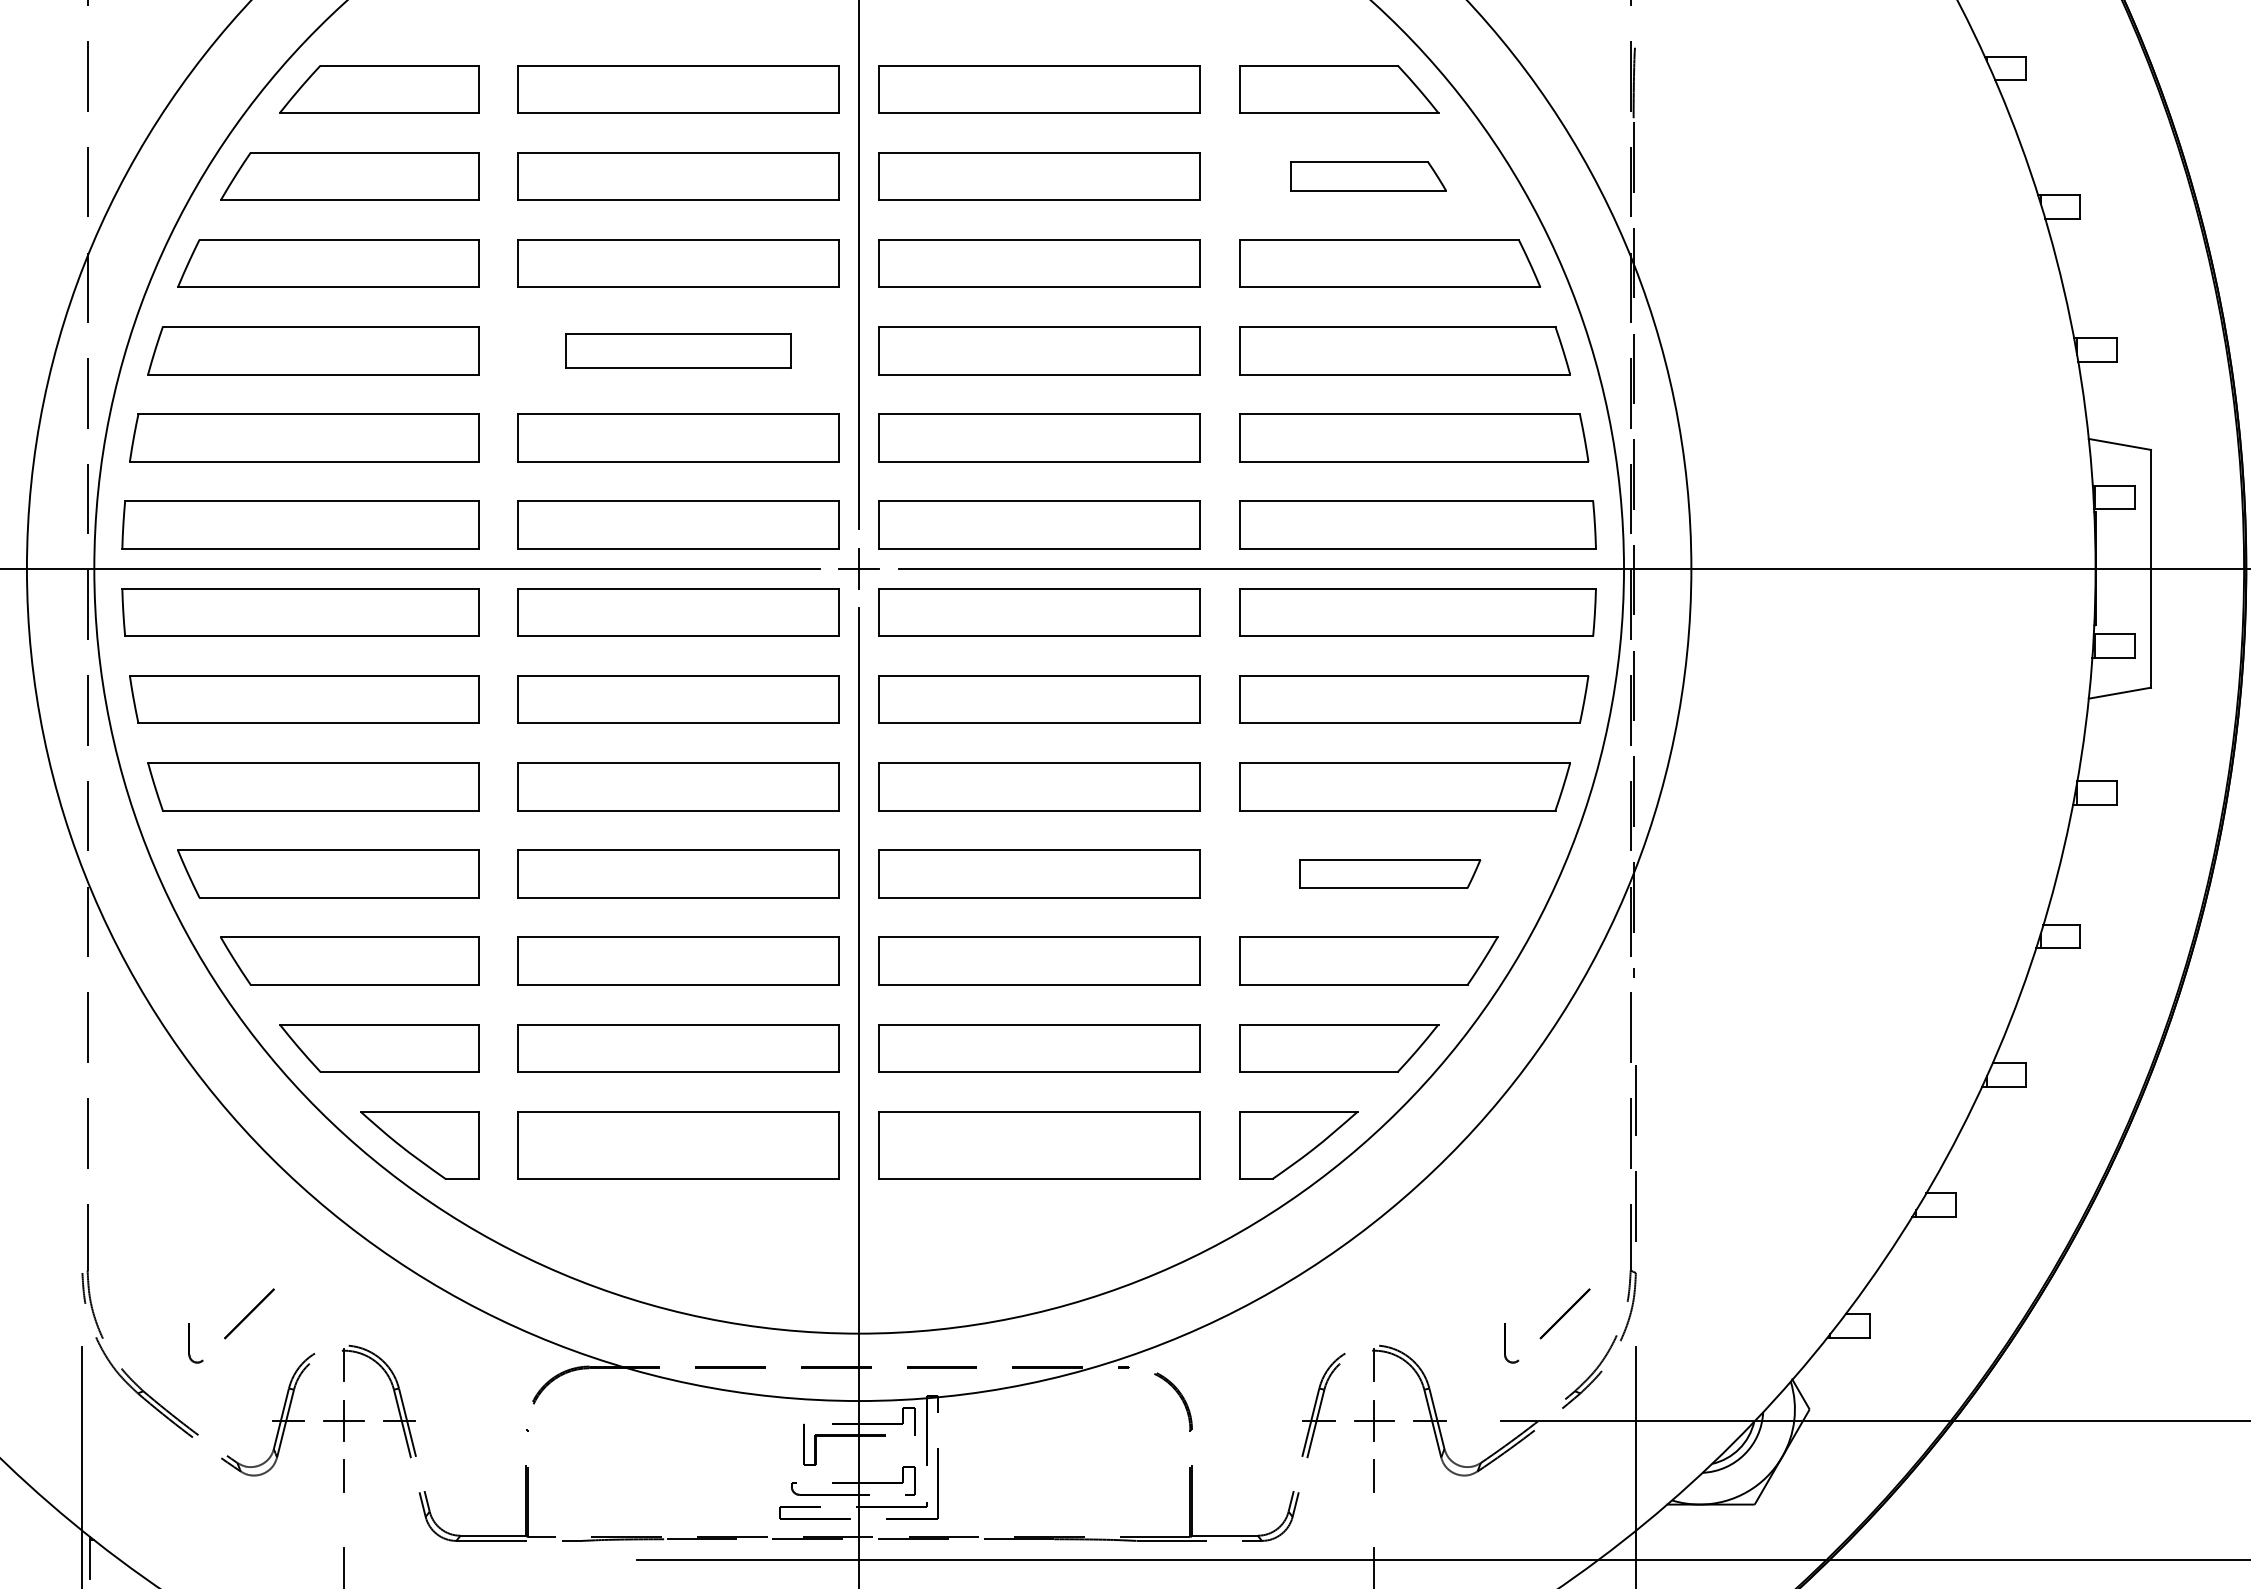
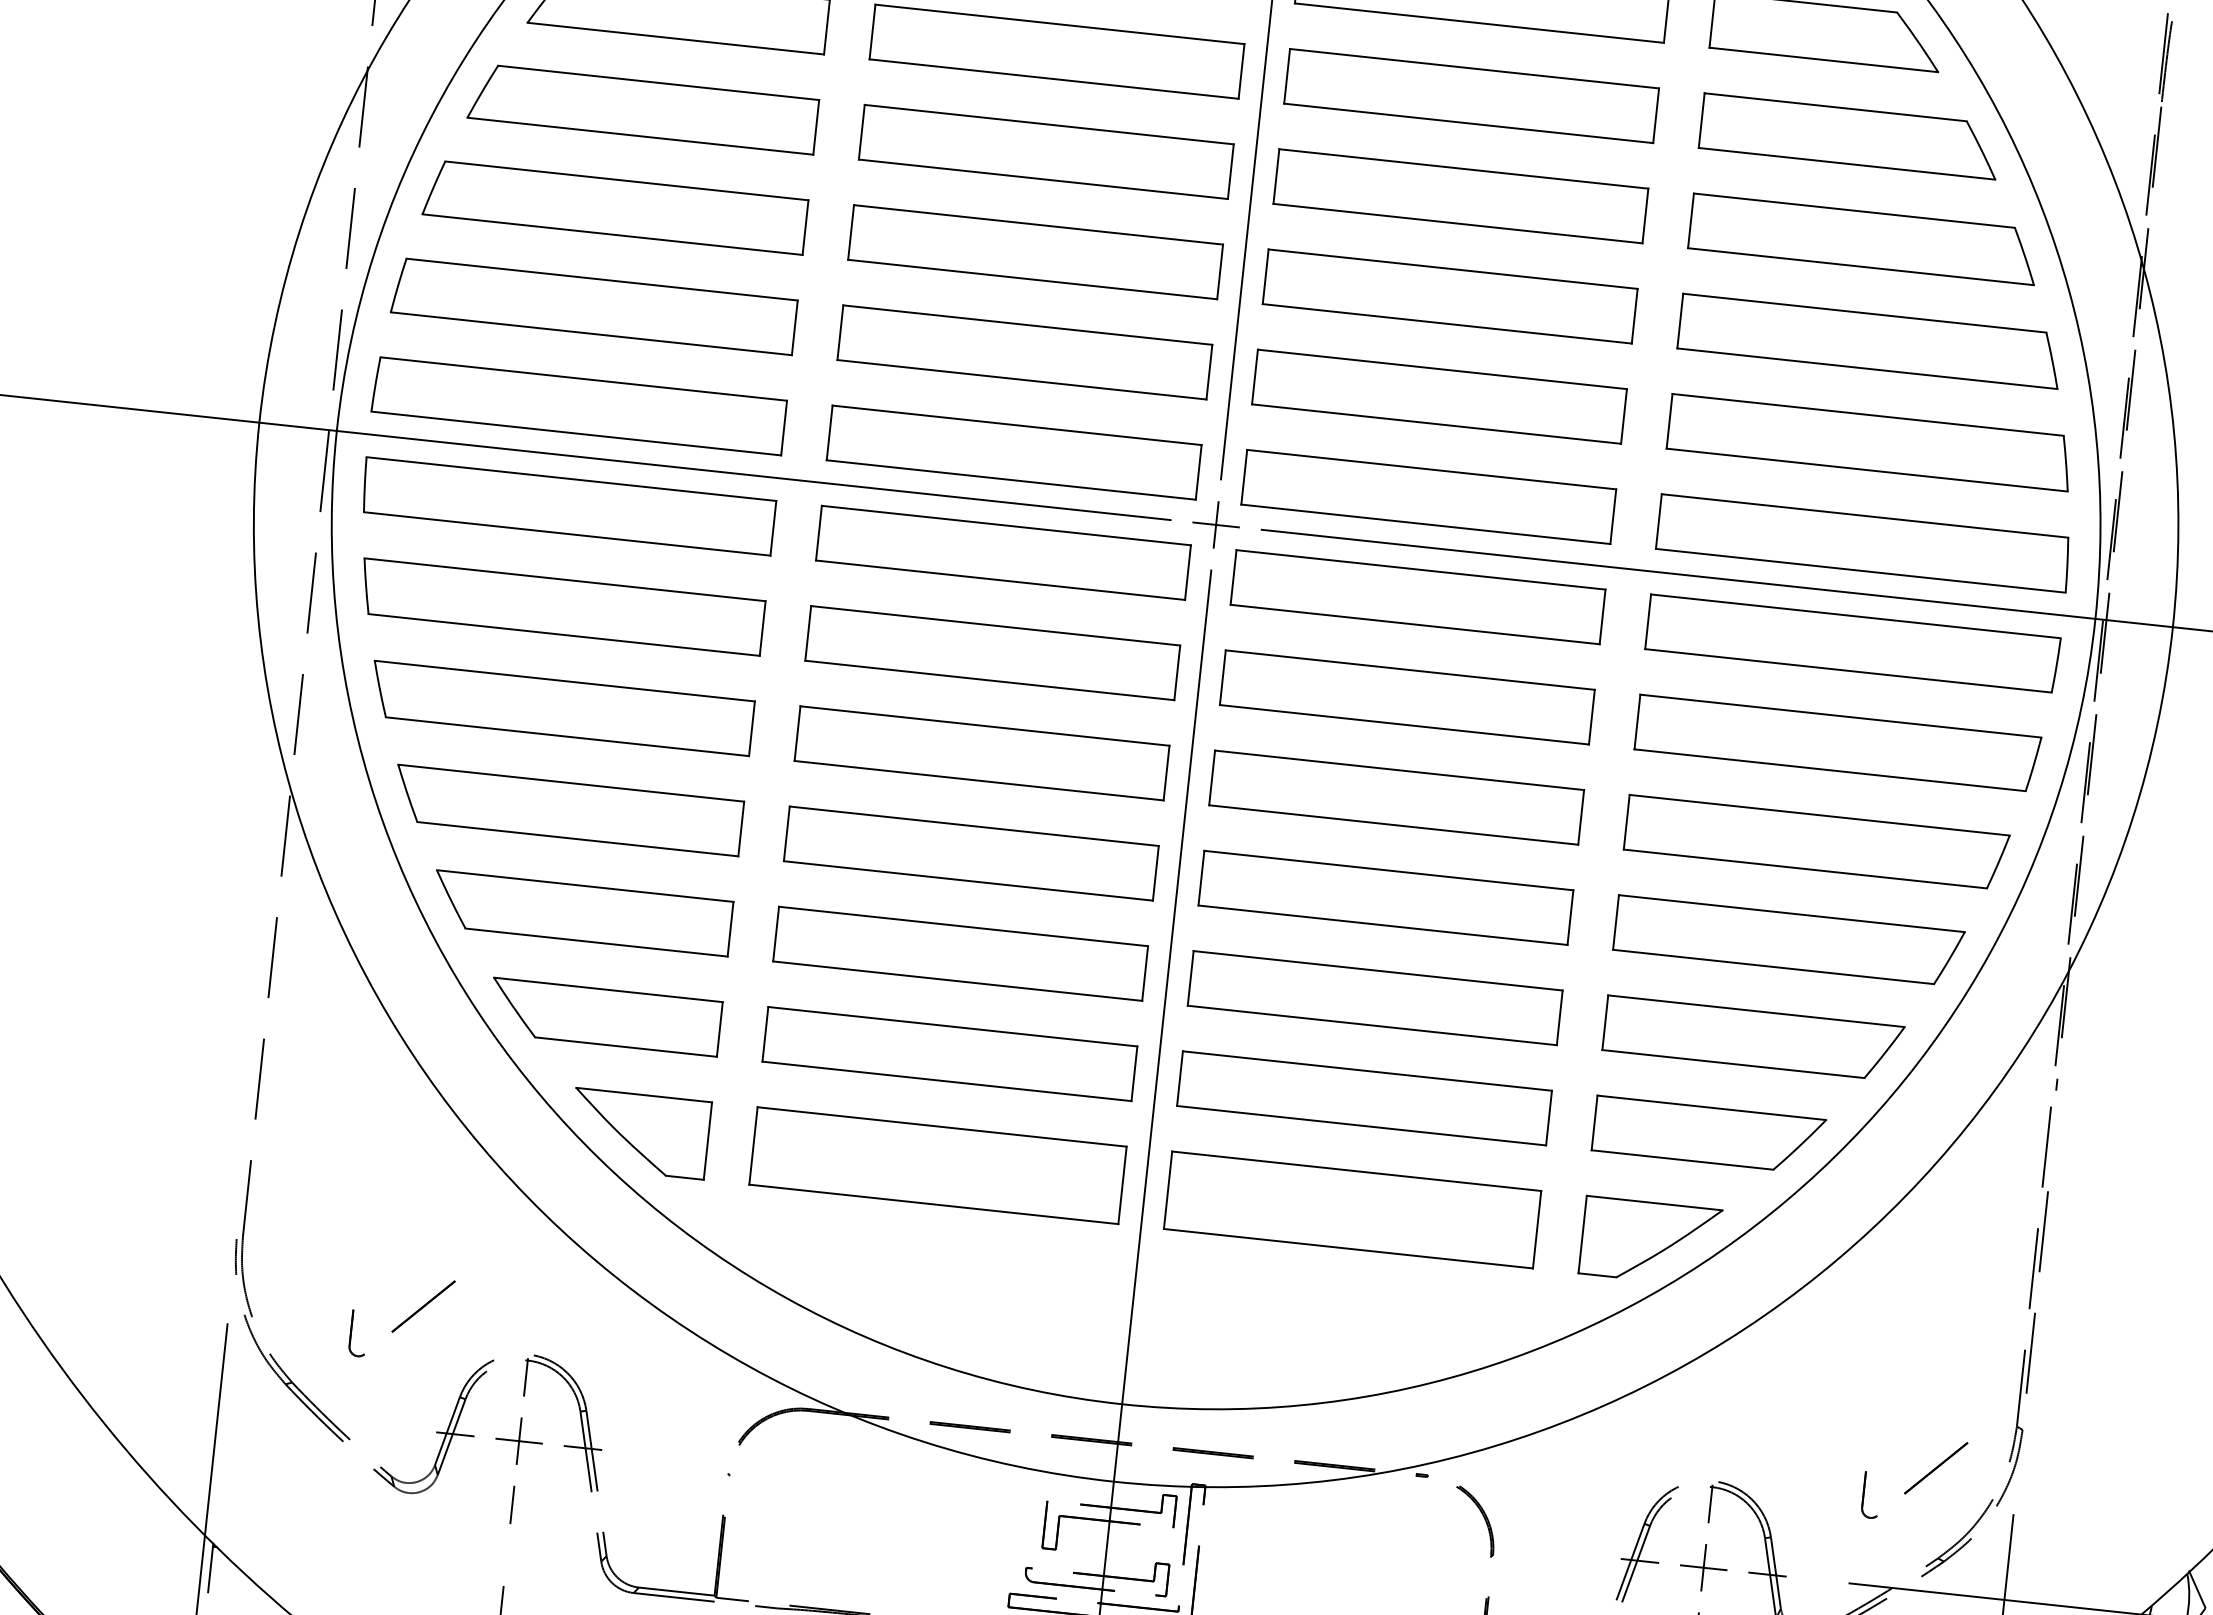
part: (1368, 176) -> (1849, 136), size x1.67
part: (678, 350) -> (1035, 251), size x1.43
part: (1390, 873) -> (1789, 940), size x1.67

